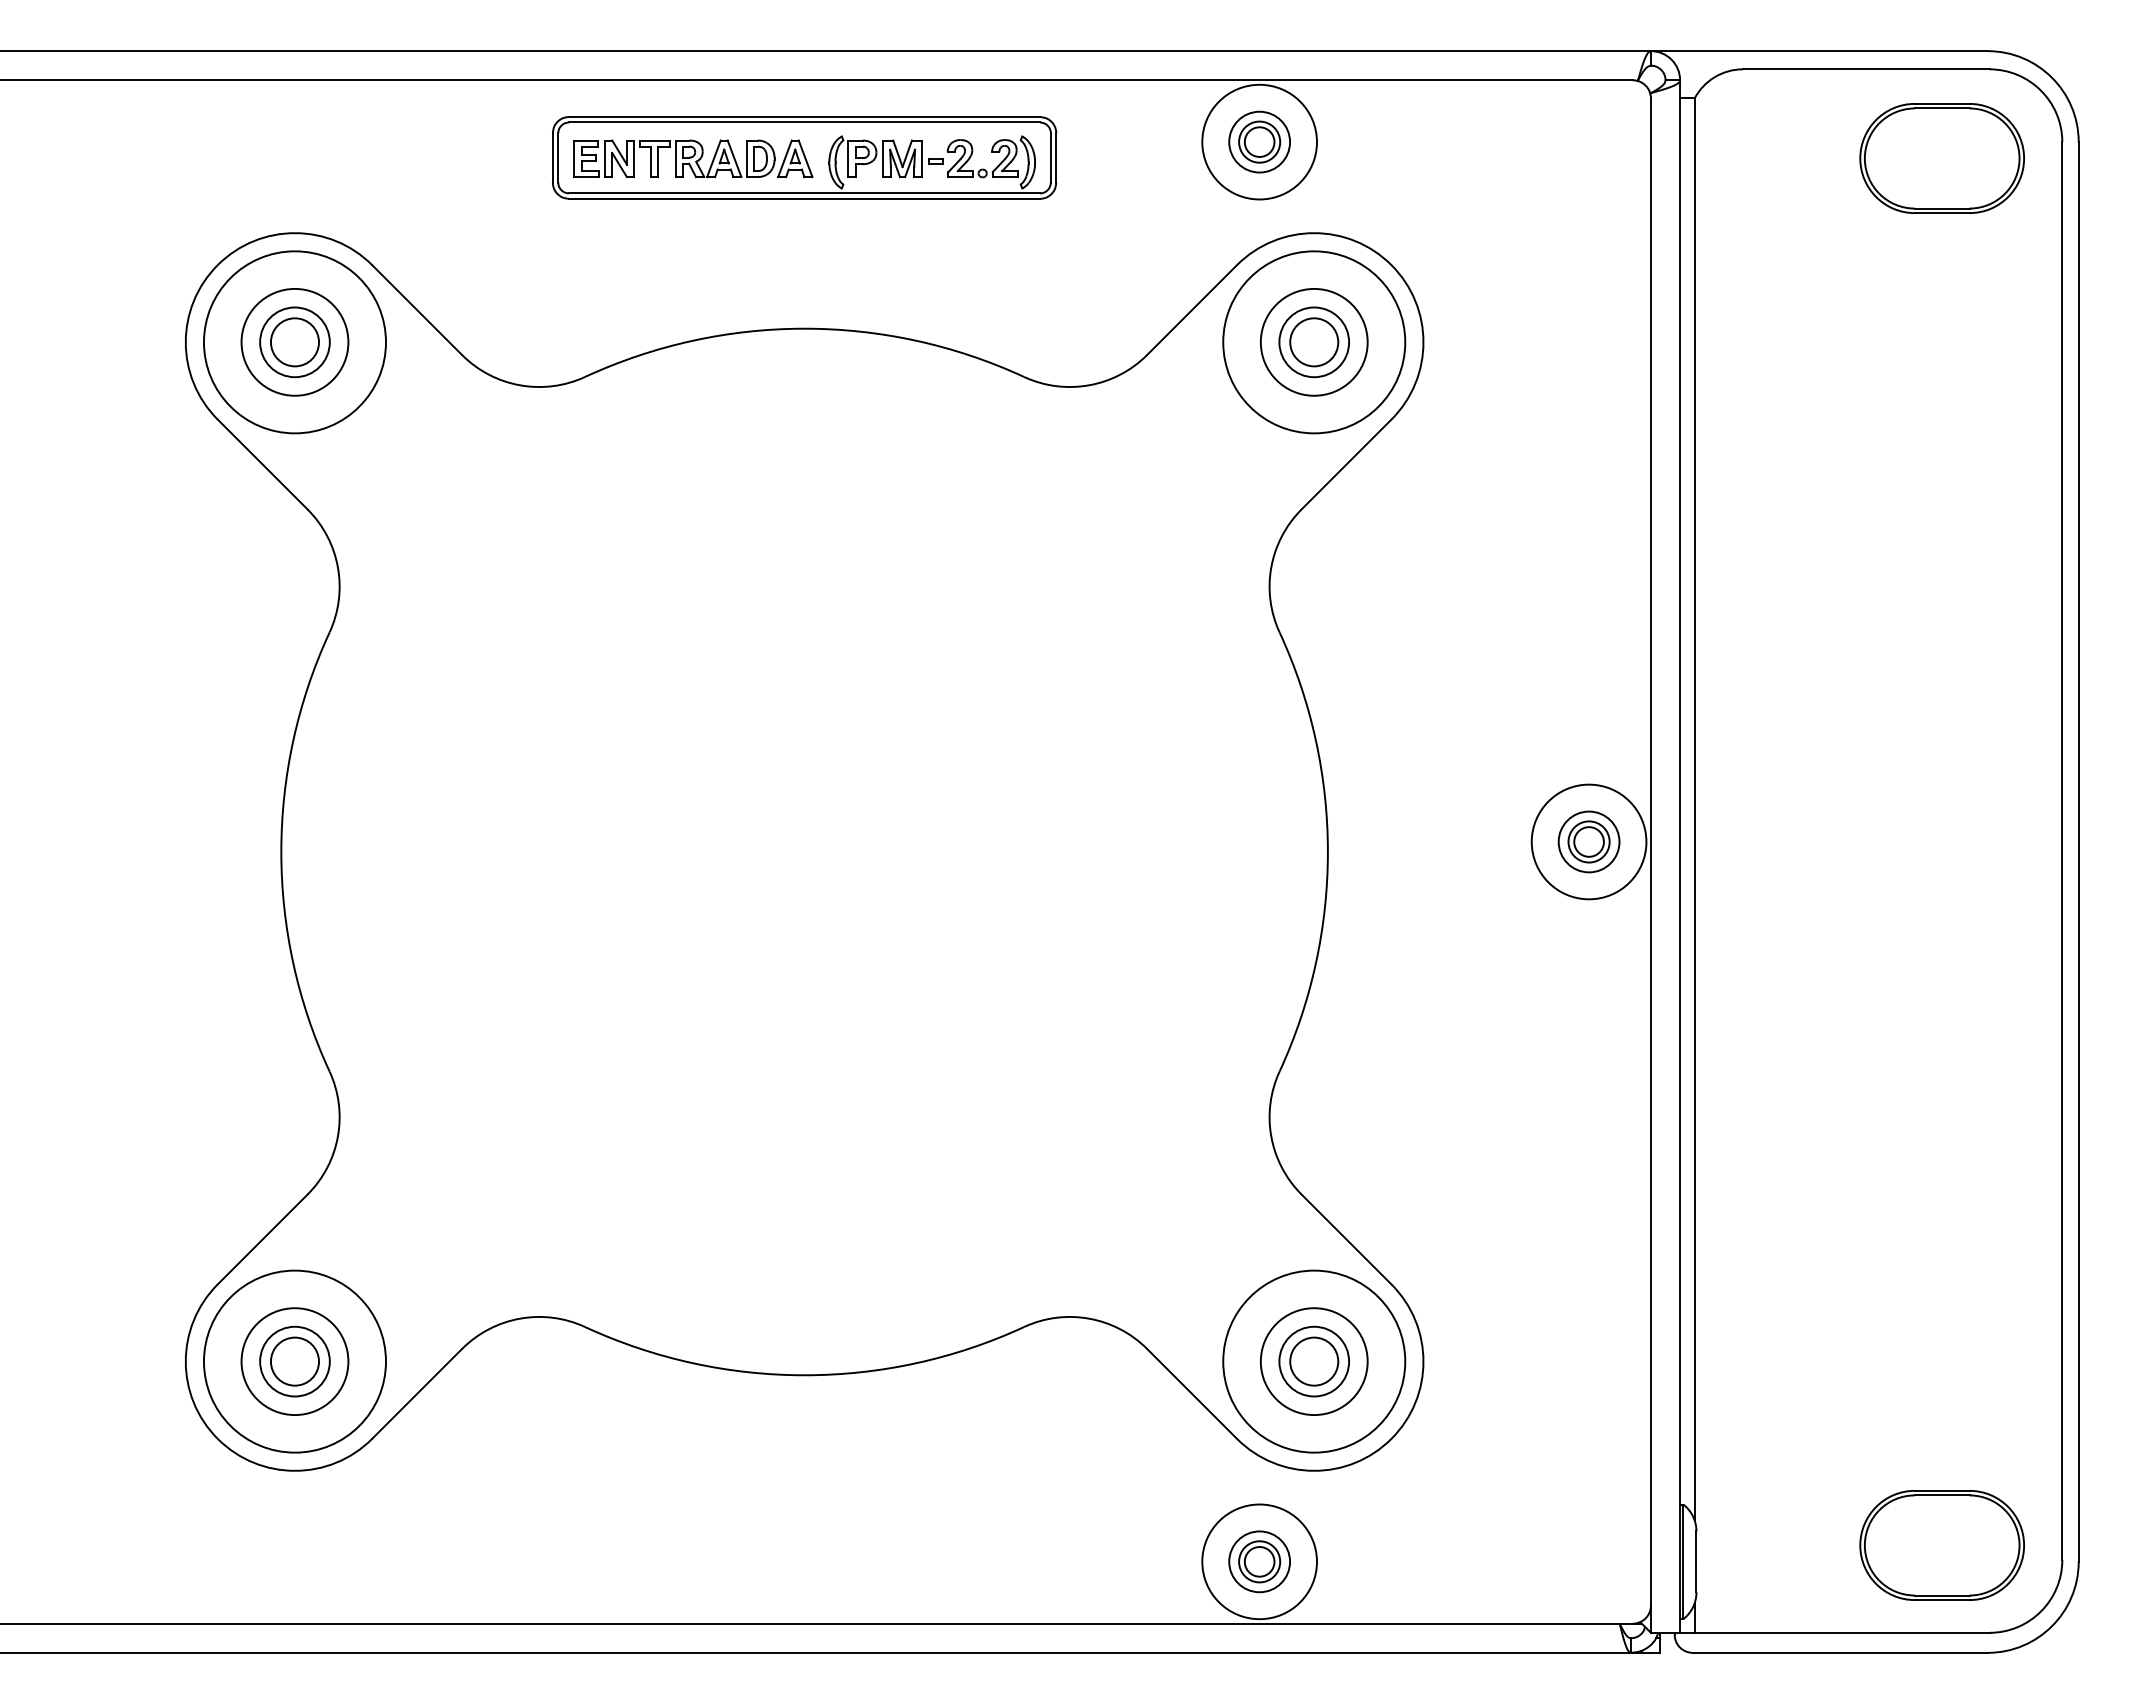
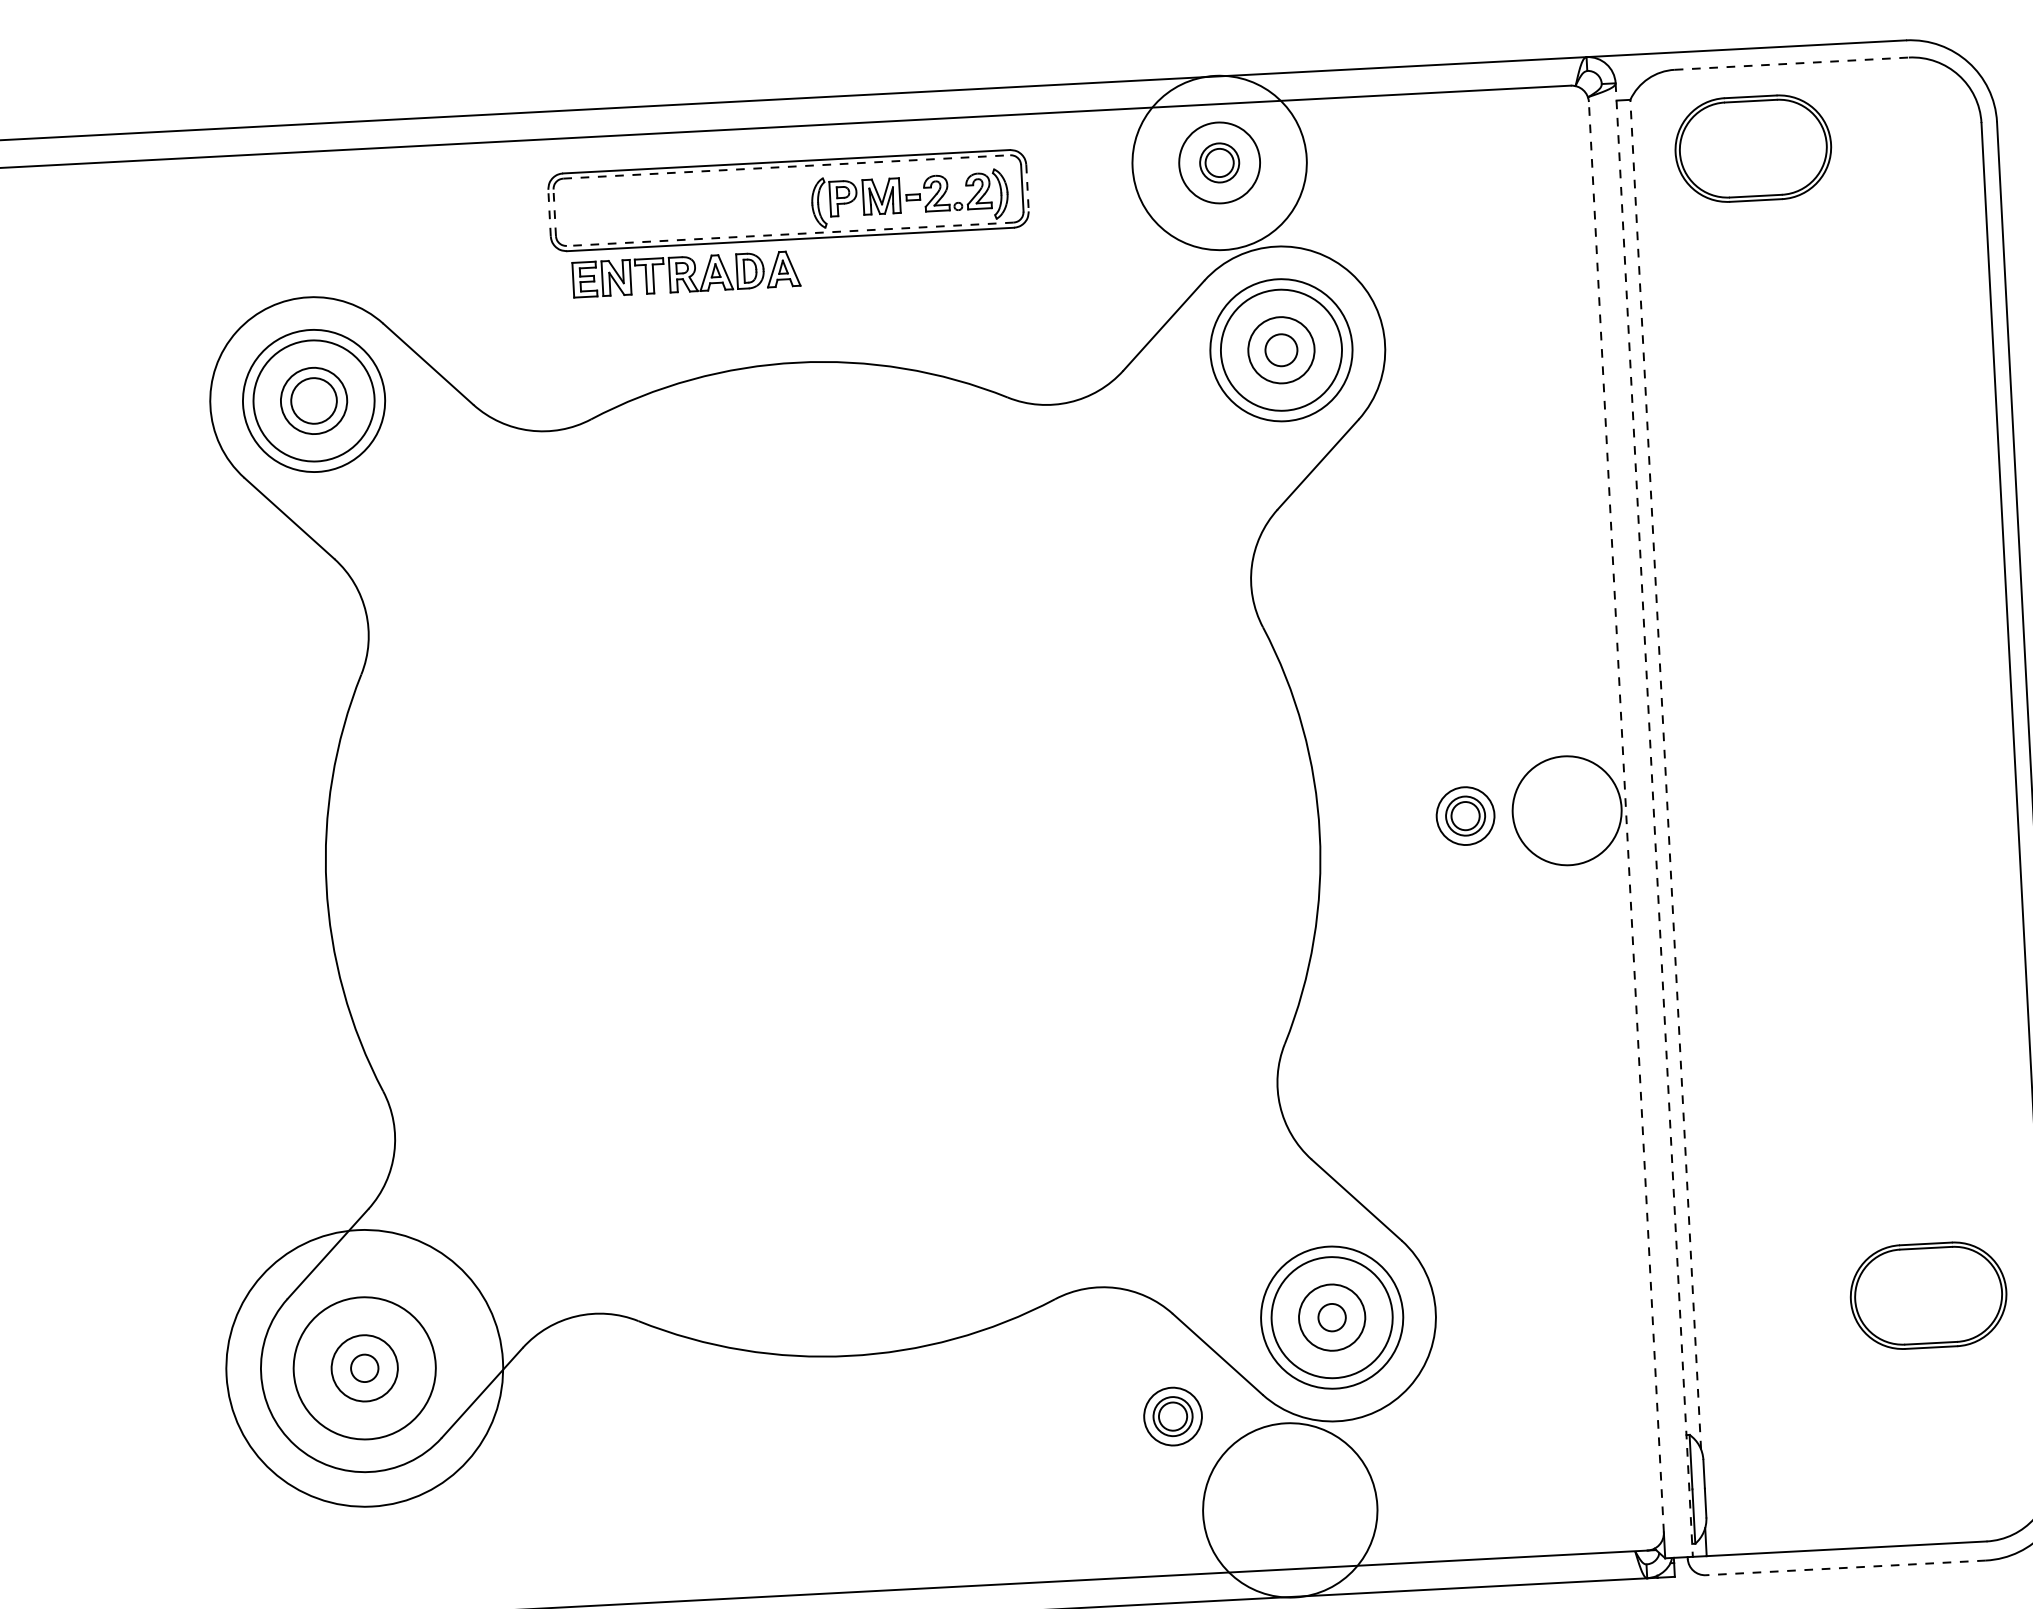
line: (1866, 69) -> (1792, 63), solid -> dashed
line: (805, 122) -> (787, 166), solid -> dashed
circle: (1259, 141) -> (1219, 162), size x1.4
circle: (1259, 141) -> (1219, 162), size x1.6
line: (552, 157) -> (549, 212), solid -> dashed
line: (558, 157) -> (554, 212), solid -> dashed
line: (1056, 157) -> (1027, 187), solid -> dashed
part: (693, 158) -> (686, 274), moved
part: (1941, 158) -> (1752, 148), moved
line: (804, 193) -> (790, 234), solid -> dashed
circle: (294, 341) -> (313, 400), size x1.4
circle: (1313, 341) -> (1280, 349), size x1.4
circle: (294, 342) -> (313, 401), size x0.7
circle: (1314, 342) -> (1281, 350), size x0.7
circle: (1314, 342) -> (1281, 350), size x0.7
line: (1694, 809) -> (1665, 774), solid -> dashed
part: (1588, 841) -> (1465, 815), moved
line: (1650, 852) -> (1625, 817), solid -> dashed
line: (1680, 857) -> (1654, 820), solid -> dashed
circle: (294, 1361) -> (364, 1368), size x0.6
circle: (294, 1361) -> (364, 1368), size x1.4
circle: (294, 1361) -> (364, 1368), size x1.6
circle: (1313, 1361) -> (1331, 1317), size x1.4
circle: (1314, 1361) -> (1332, 1317), size x0.6
circle: (1314, 1361) -> (1332, 1317), size x0.7
part: (1941, 1545) -> (1927, 1295), moved
circle: (1259, 1561) -> (1290, 1510), size x1.6
part: (1259, 1561) -> (1172, 1416), moved
line: (1839, 1652) -> (1845, 1567), solid -> dashed

